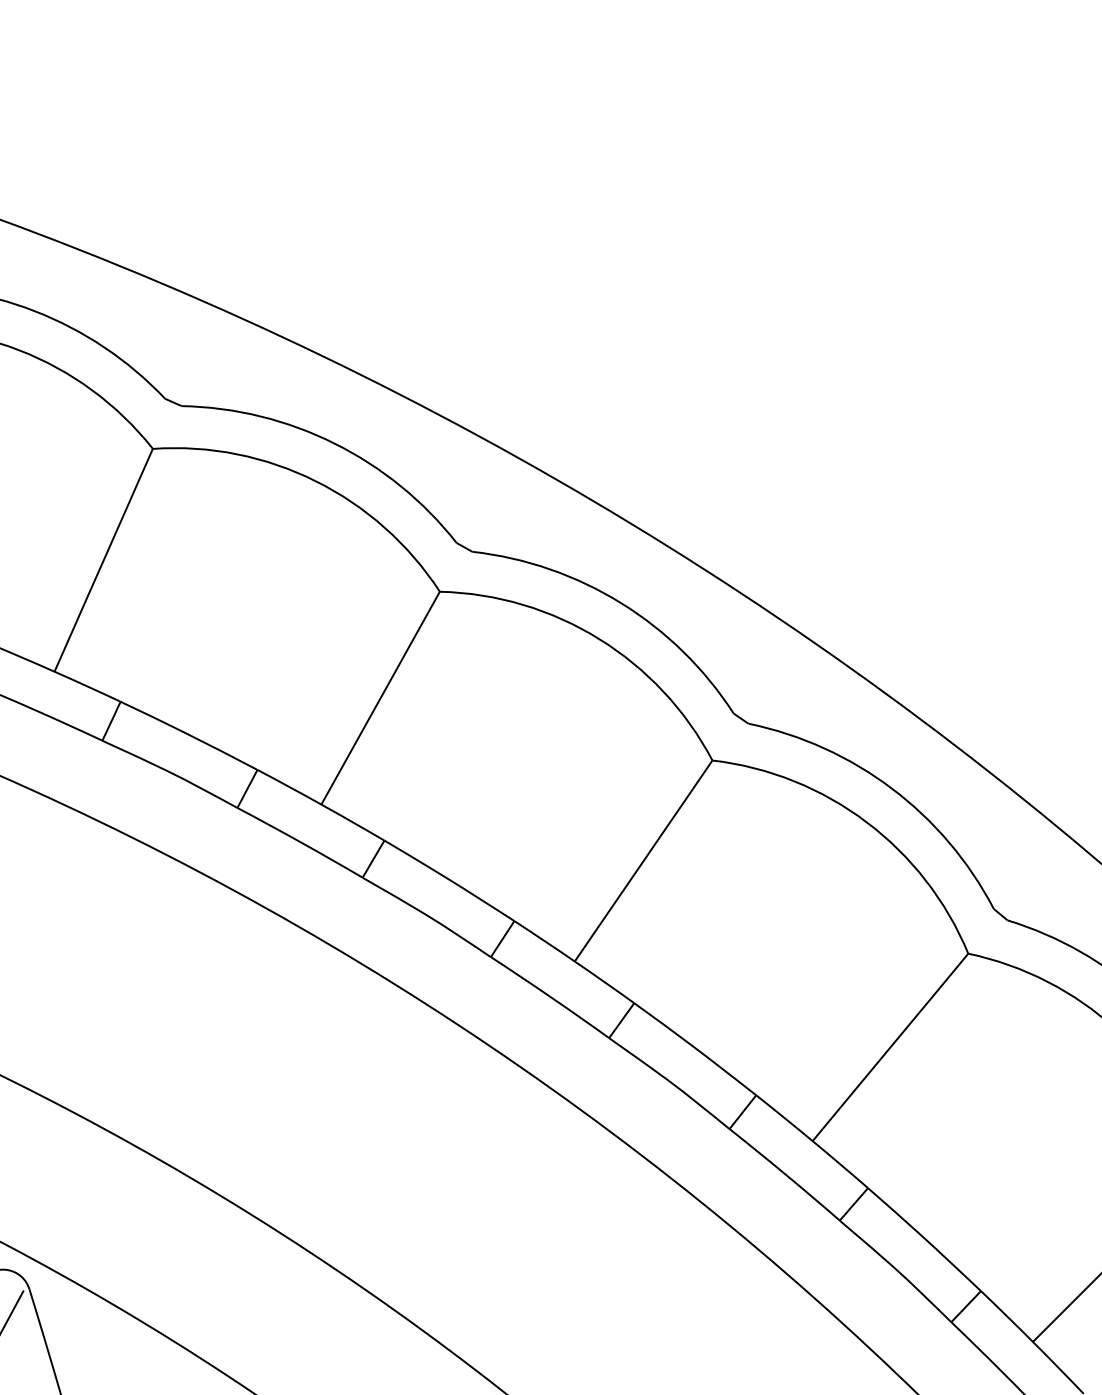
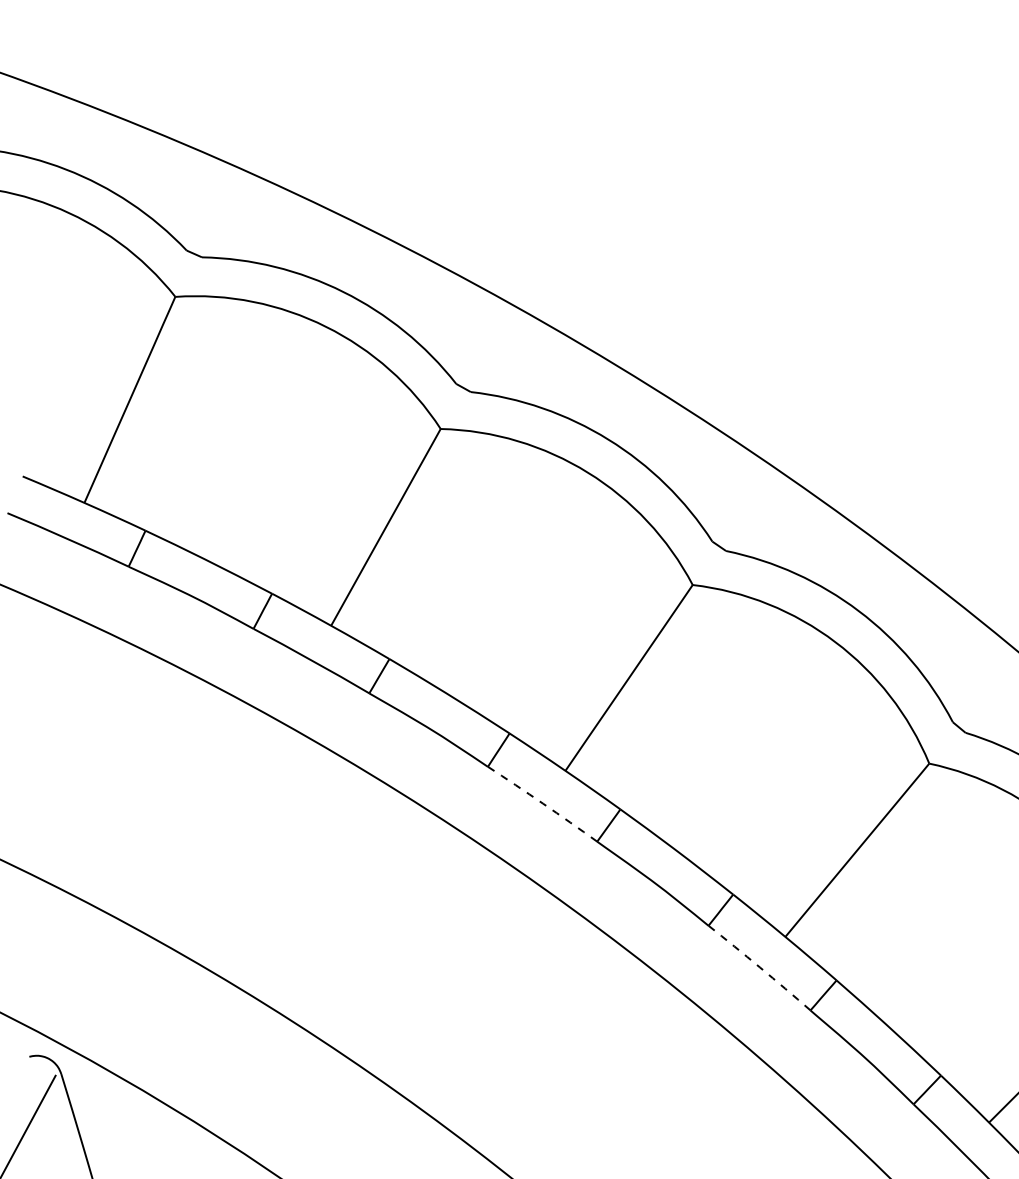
arc: (550, 996) -> (543, 803), solid -> dashed
arc: (785, 1174) -> (760, 967), solid -> dashed

